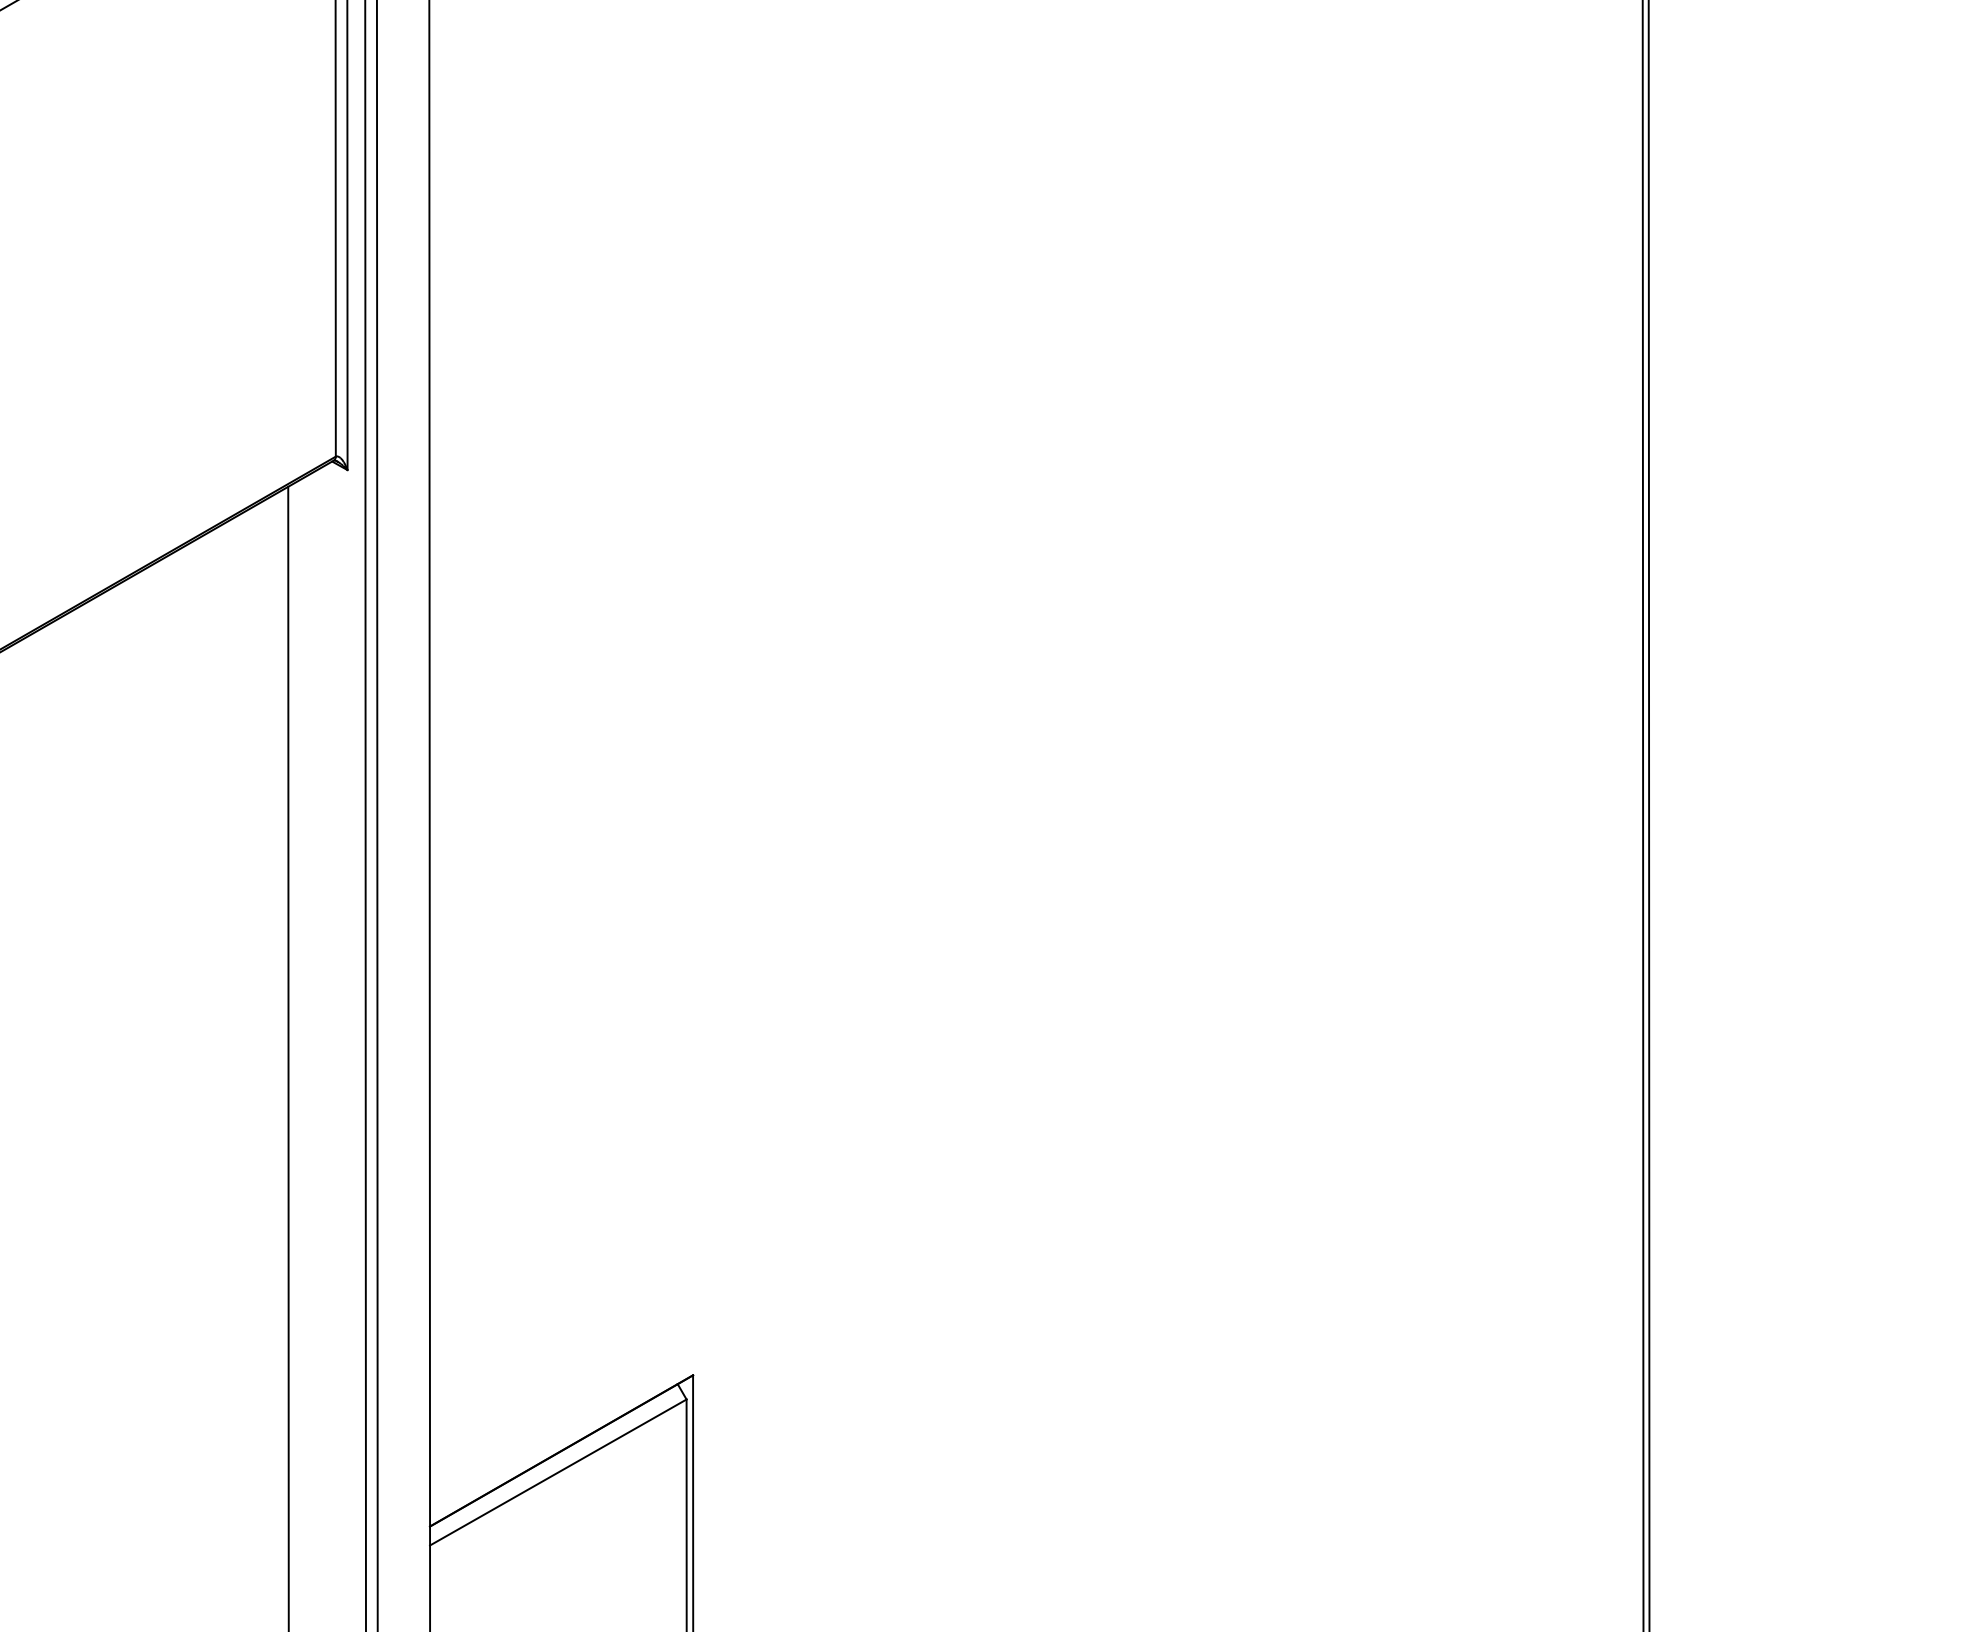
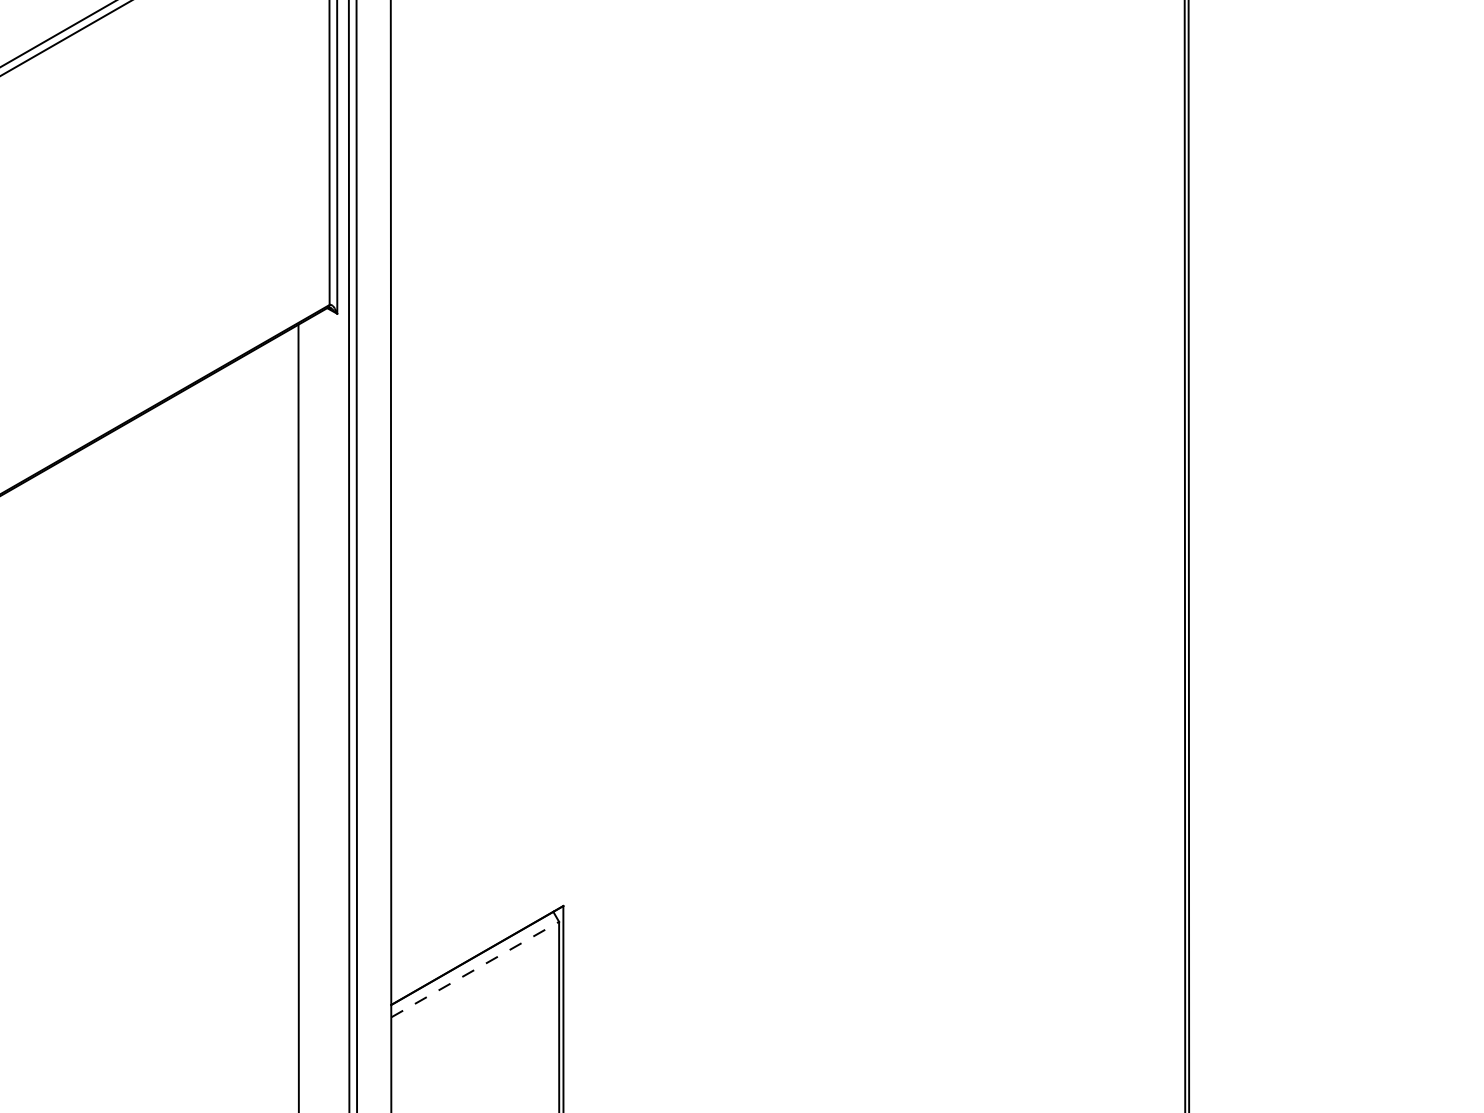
line: (558, 1472) -> (475, 969), solid -> dashed

